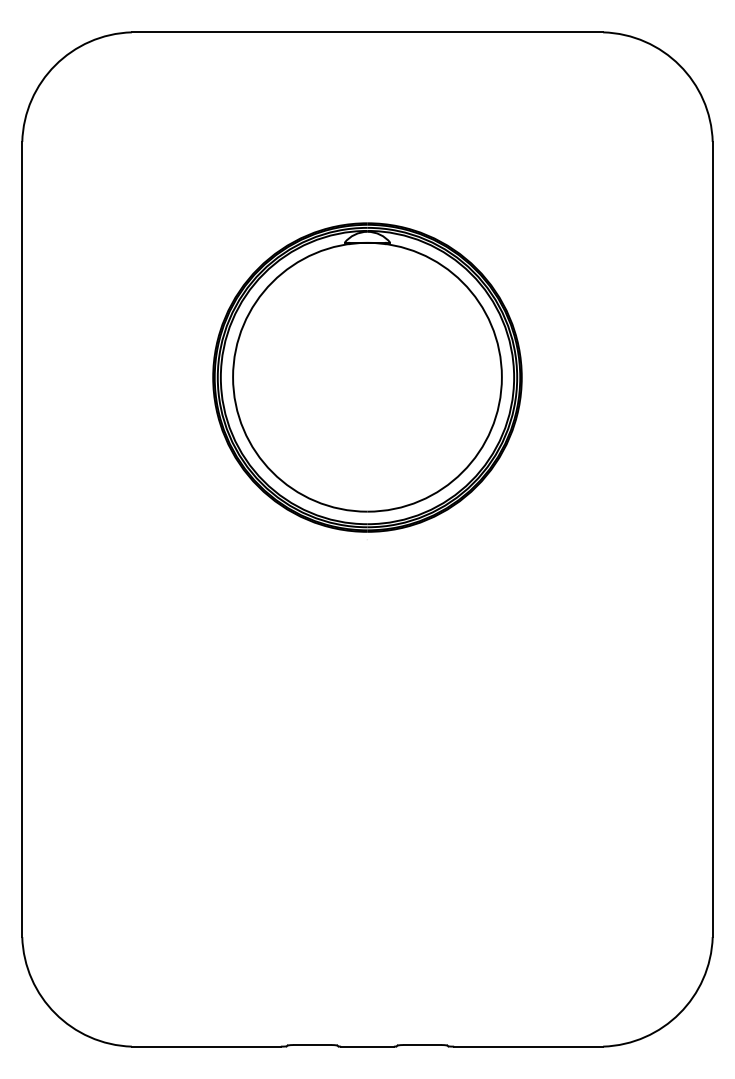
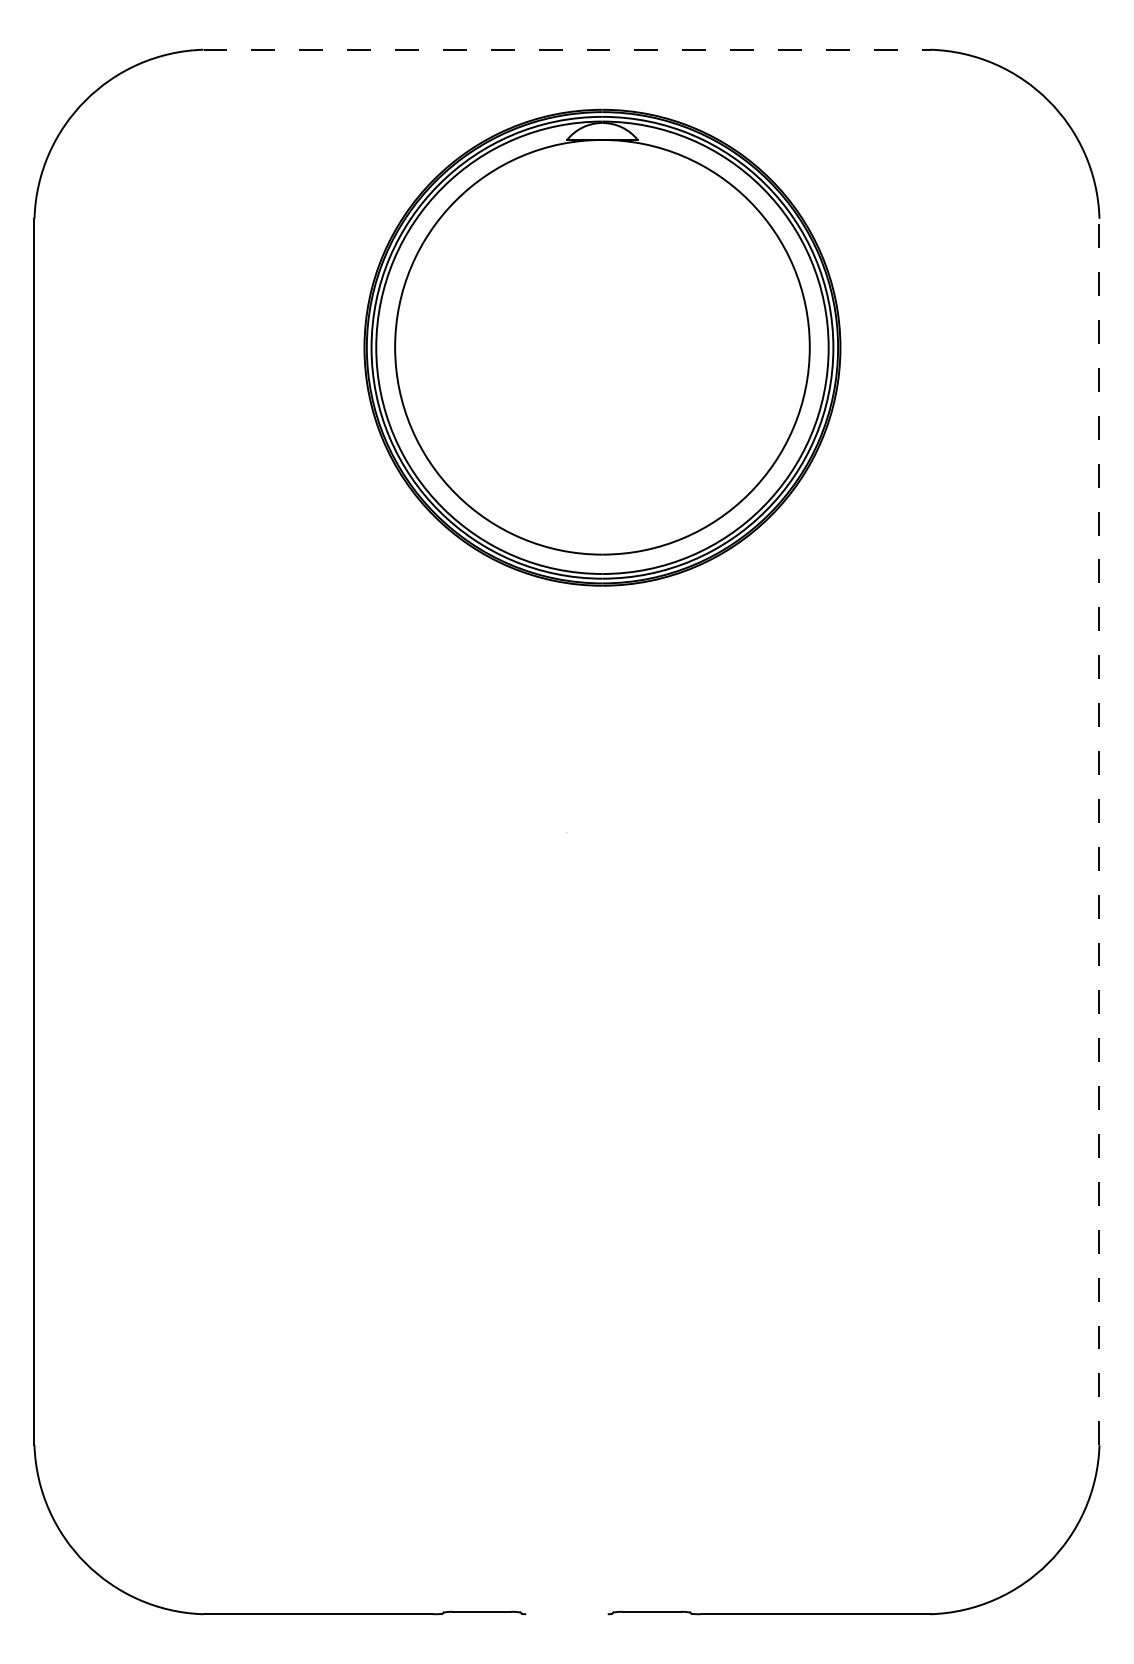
line: (367, 32) -> (567, 49), solid -> dashed
part: (367, 377) -> (602, 347), moved
line: (712, 539) -> (1099, 832), solid -> dashed
line: (367, 1046) -> (567, 1614), removed

